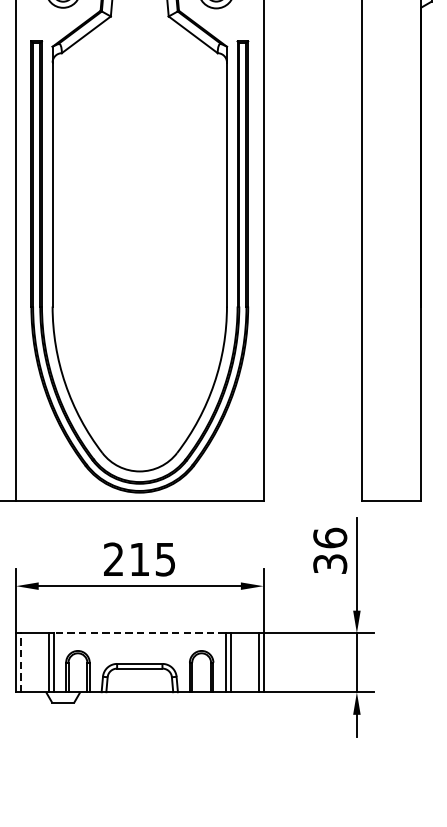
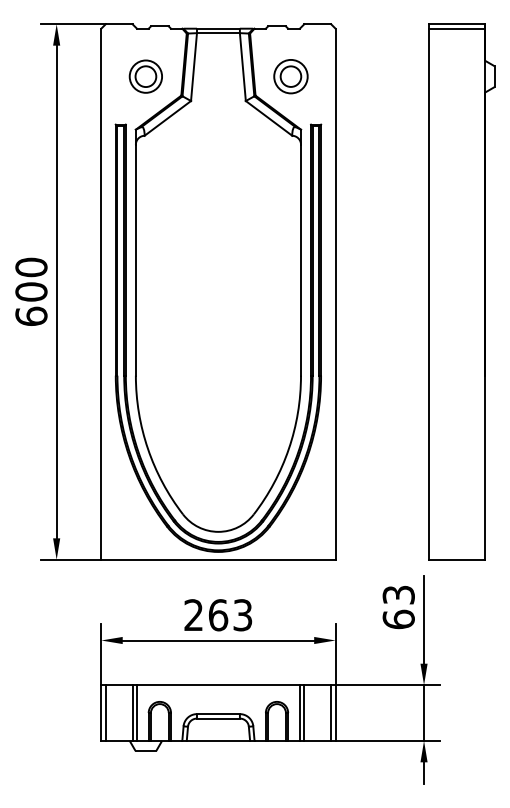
text: (329, 551) -> (398, 607), 36 -> 63
text: (152, 559) -> (230, 615), 215 -> 263
line: (138, 633) -> (217, 685), dashed -> solid
line: (20, 663) -> (105, 713), dashed -> solid

